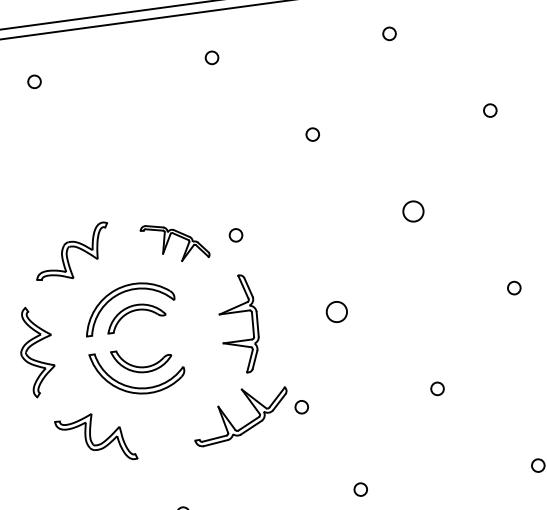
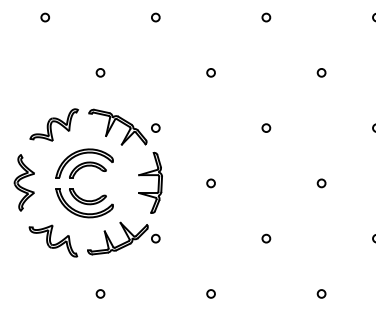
circle: (135, 158) -> (100, 72), added
circle: (413, 210) -> (266, 127), size x0.62
part: (174, 241) -> (117, 126), size x1.43
circle: (335, 312) -> (210, 183), size x0.62
part: (249, 413) -> (123, 238), moved

